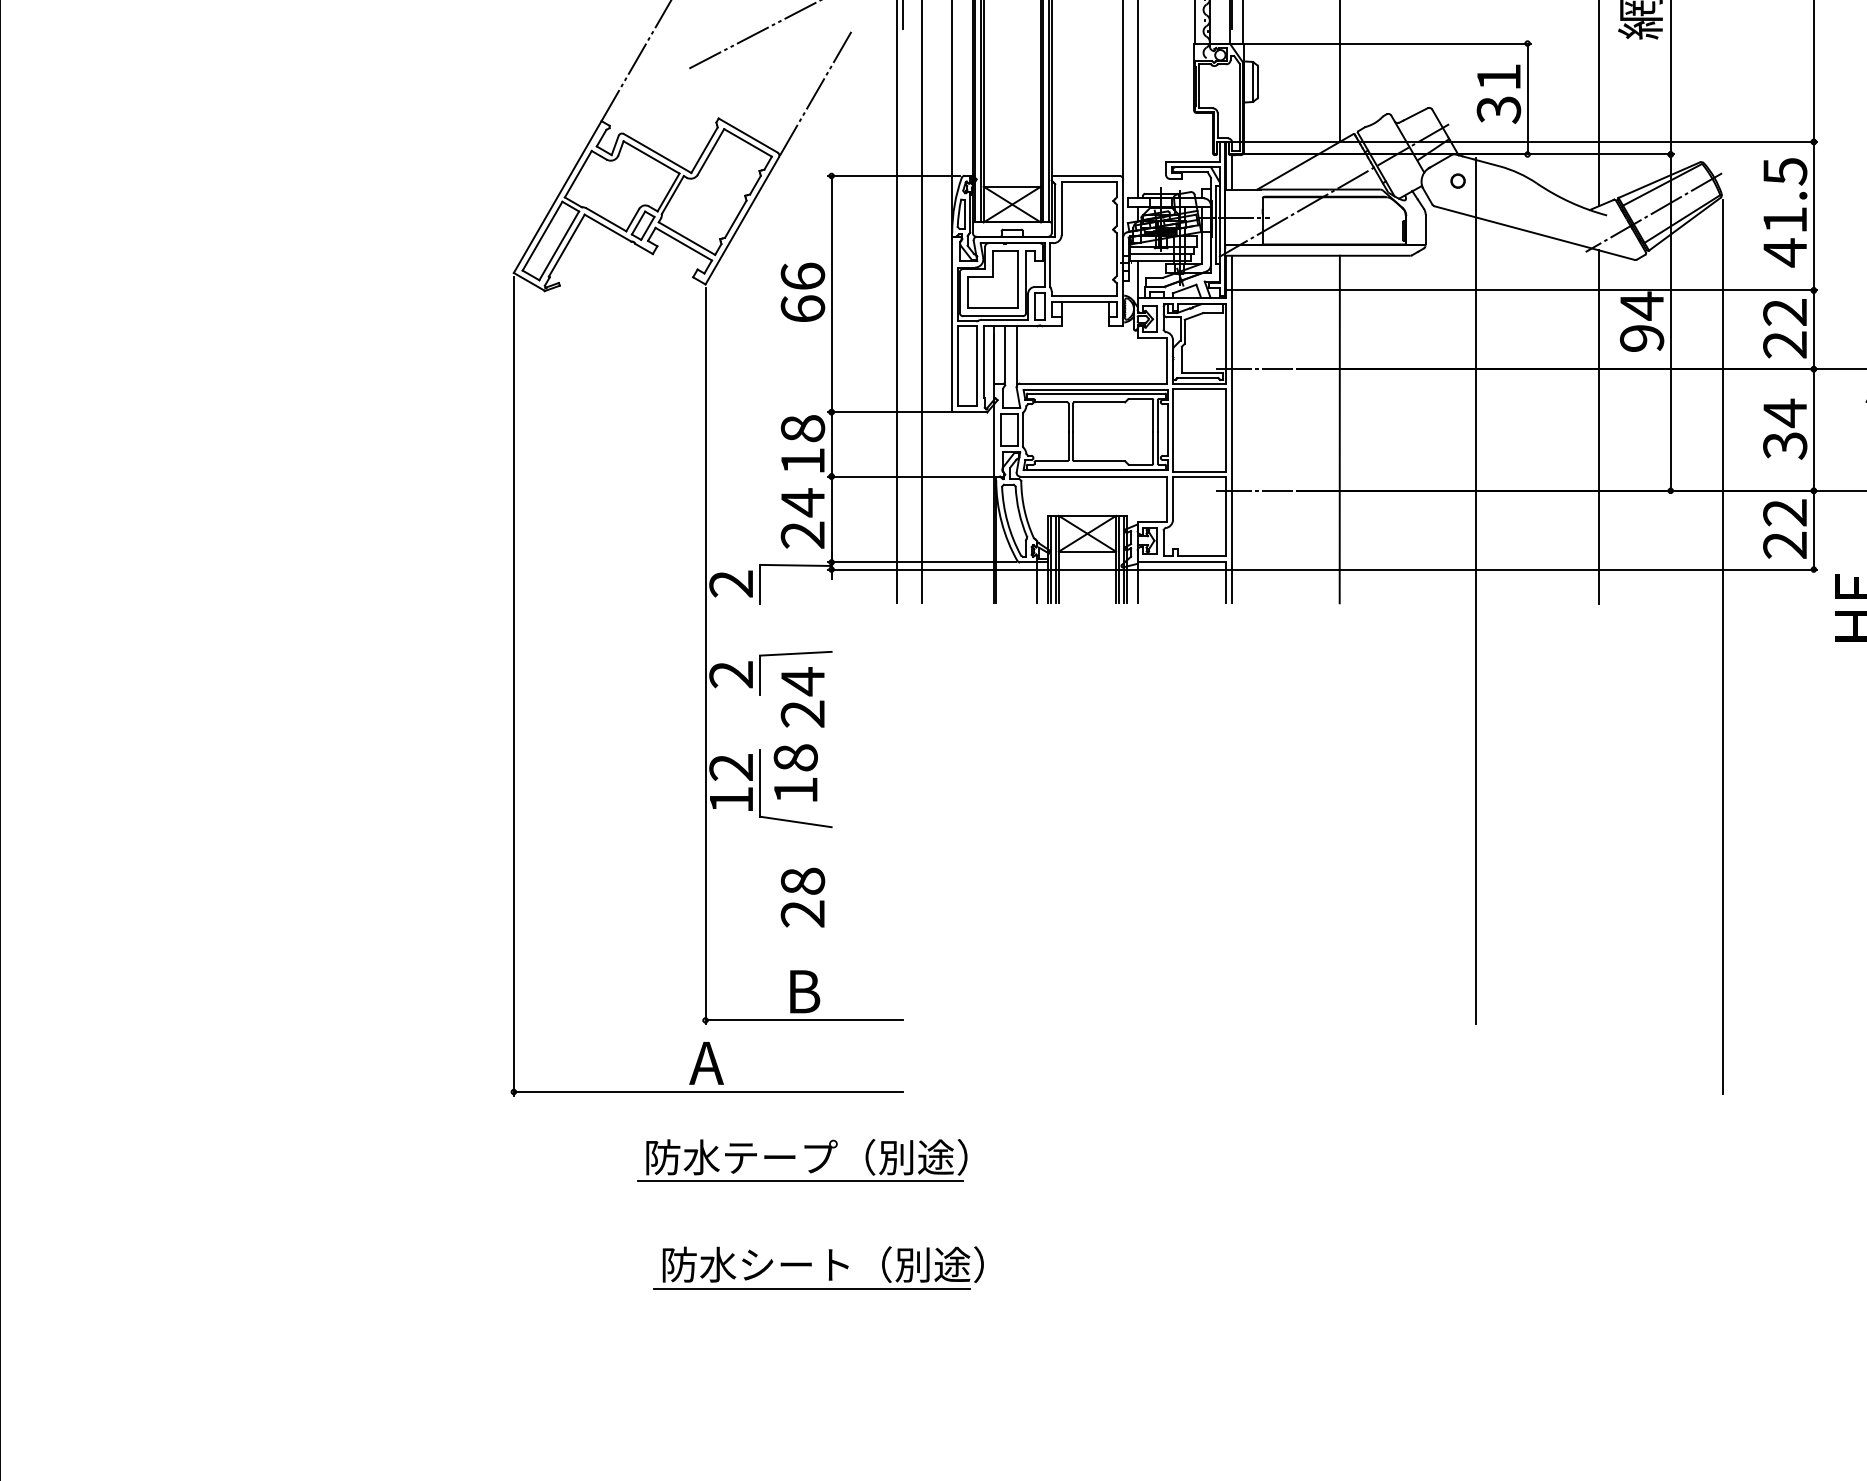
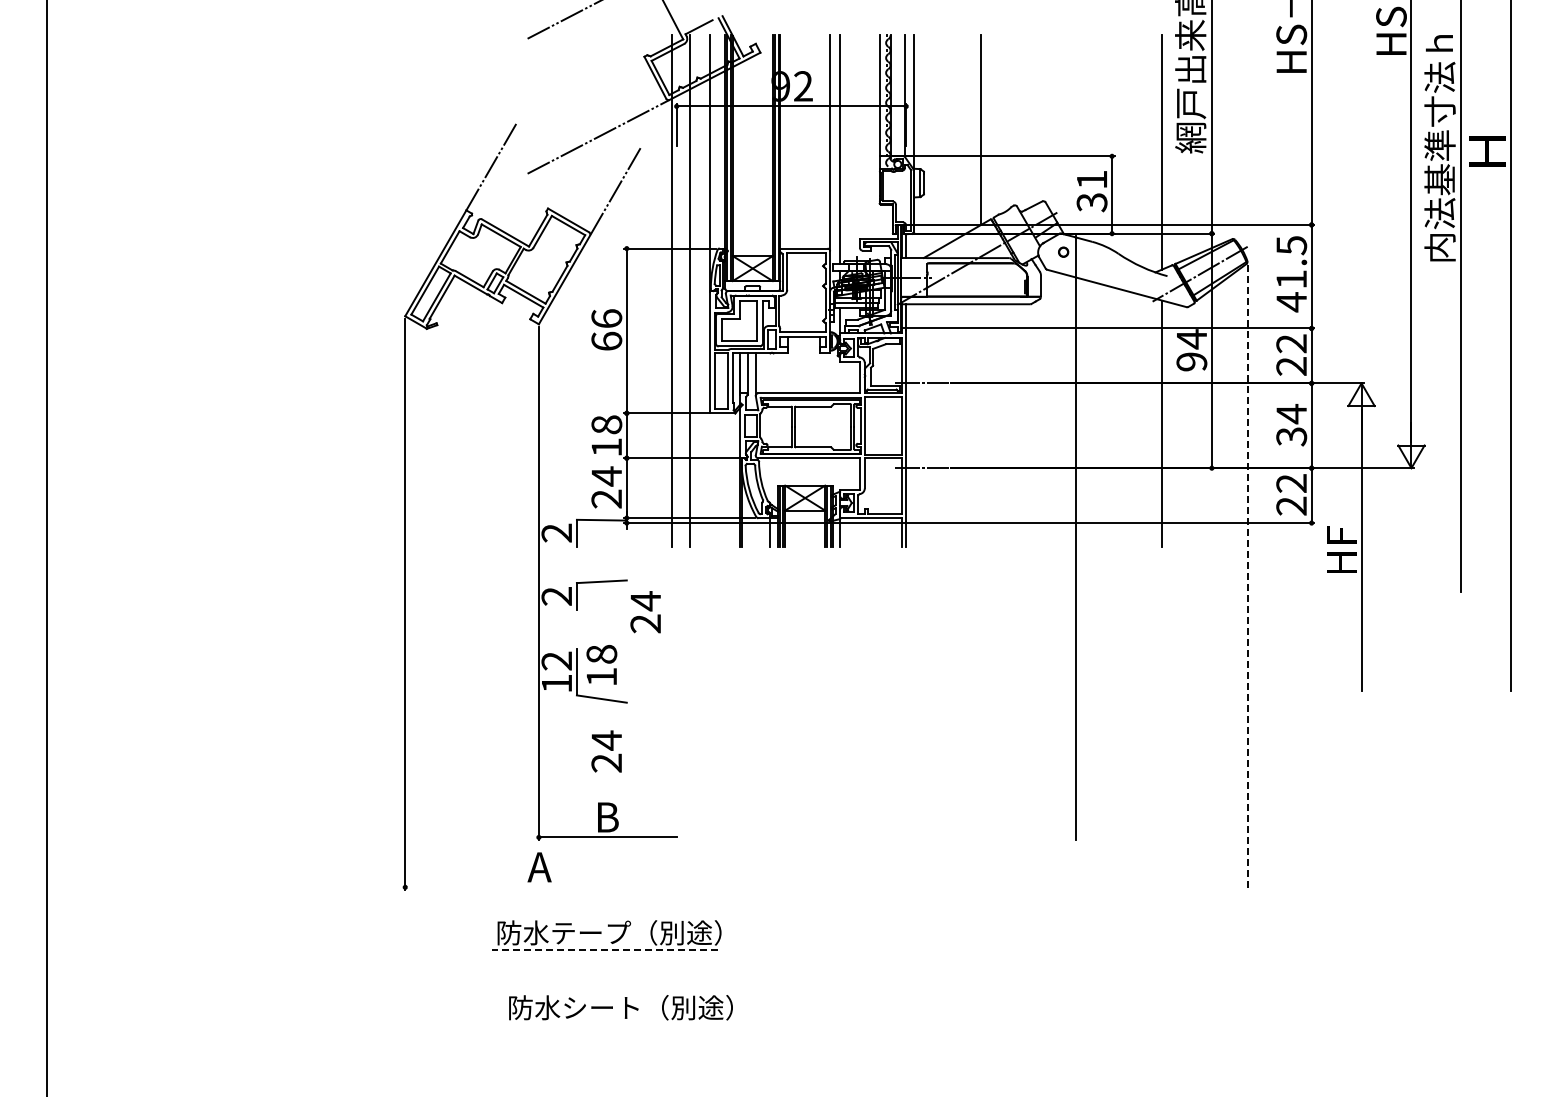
line: (1340, 429) -> (981, 425), removed
line: (1723, 647) -> (1248, 577), solid -> dashed
text: (802, 697) -> (645, 612), moved
text: (802, 881) -> (606, 740), 28 -> 24
line: (707, 1092) -> (540, 887), removed
line: (799, 1181) -> (604, 949), solid -> dashed
line: (812, 1288) -> (613, 1024), removed

